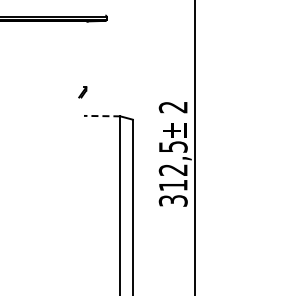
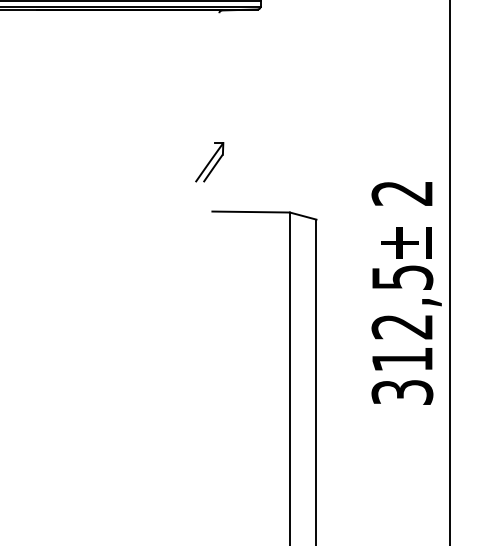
part: (82, 92) -> (209, 161), size x1.67
line: (101, 116) -> (249, 212), dashed -> solid

